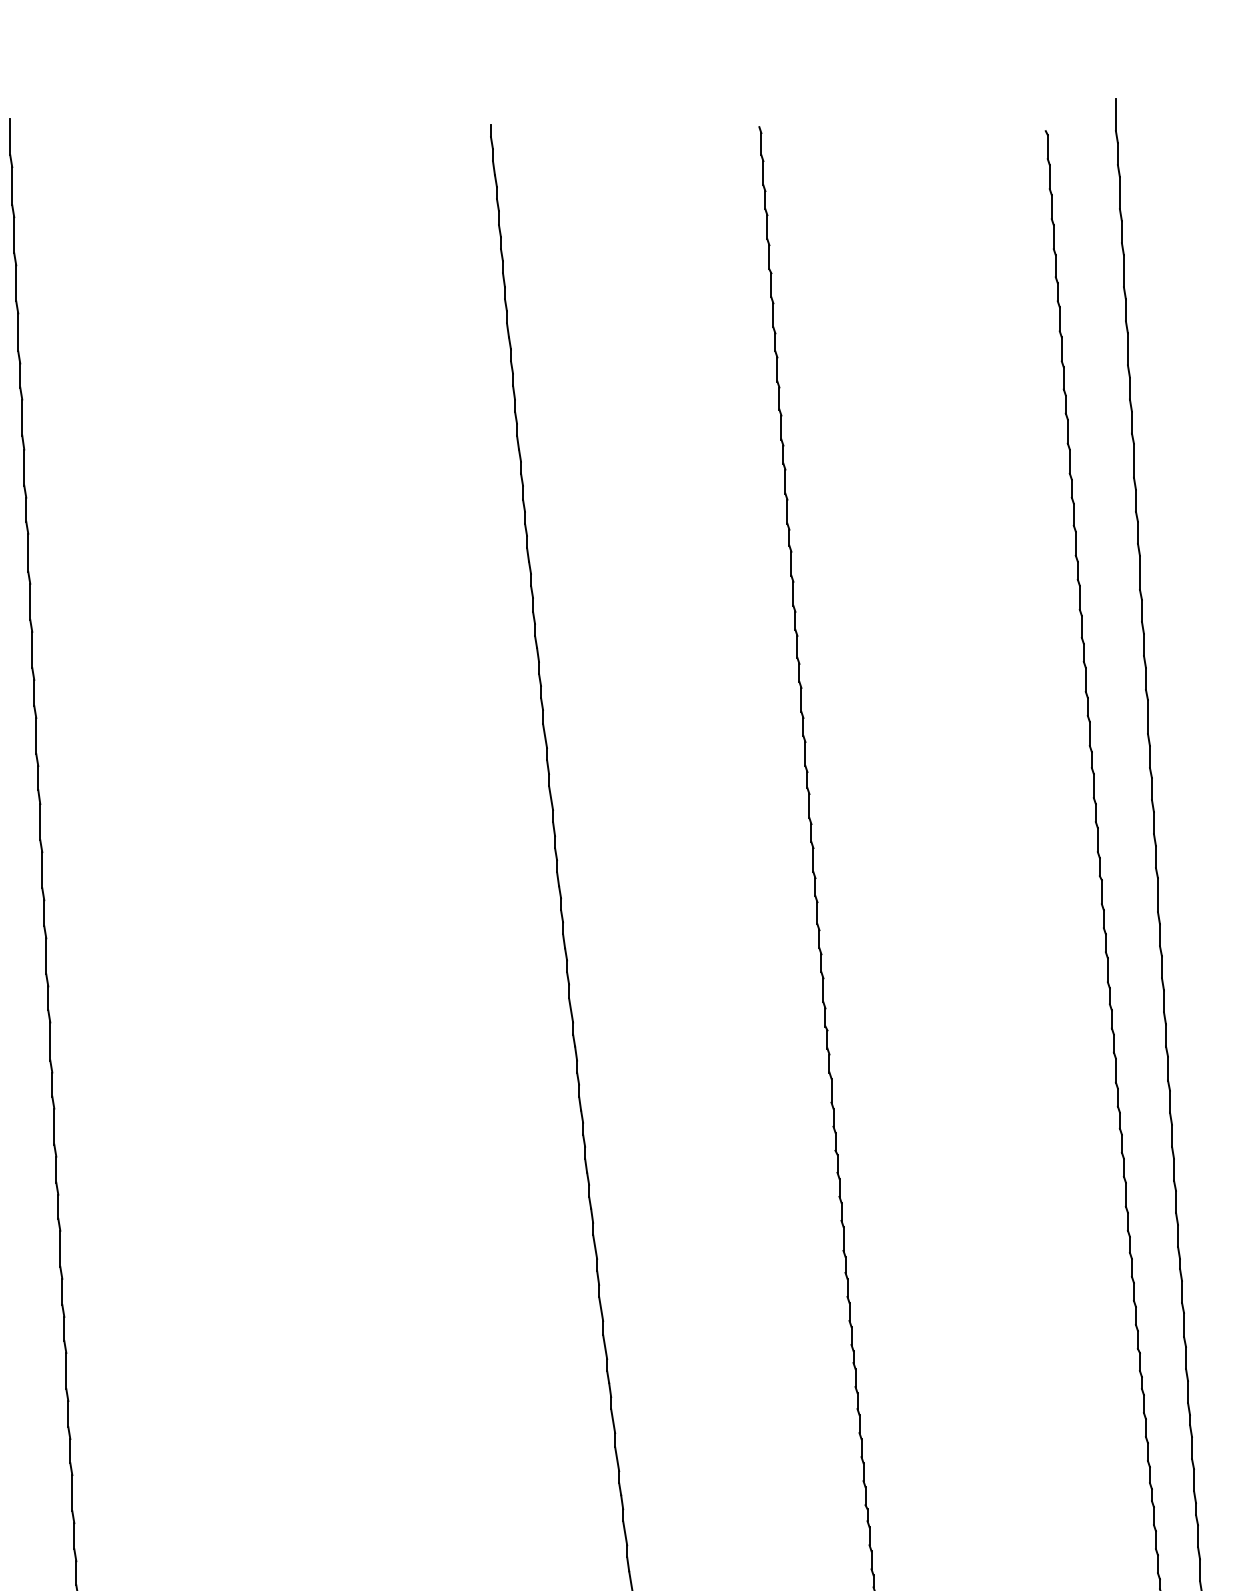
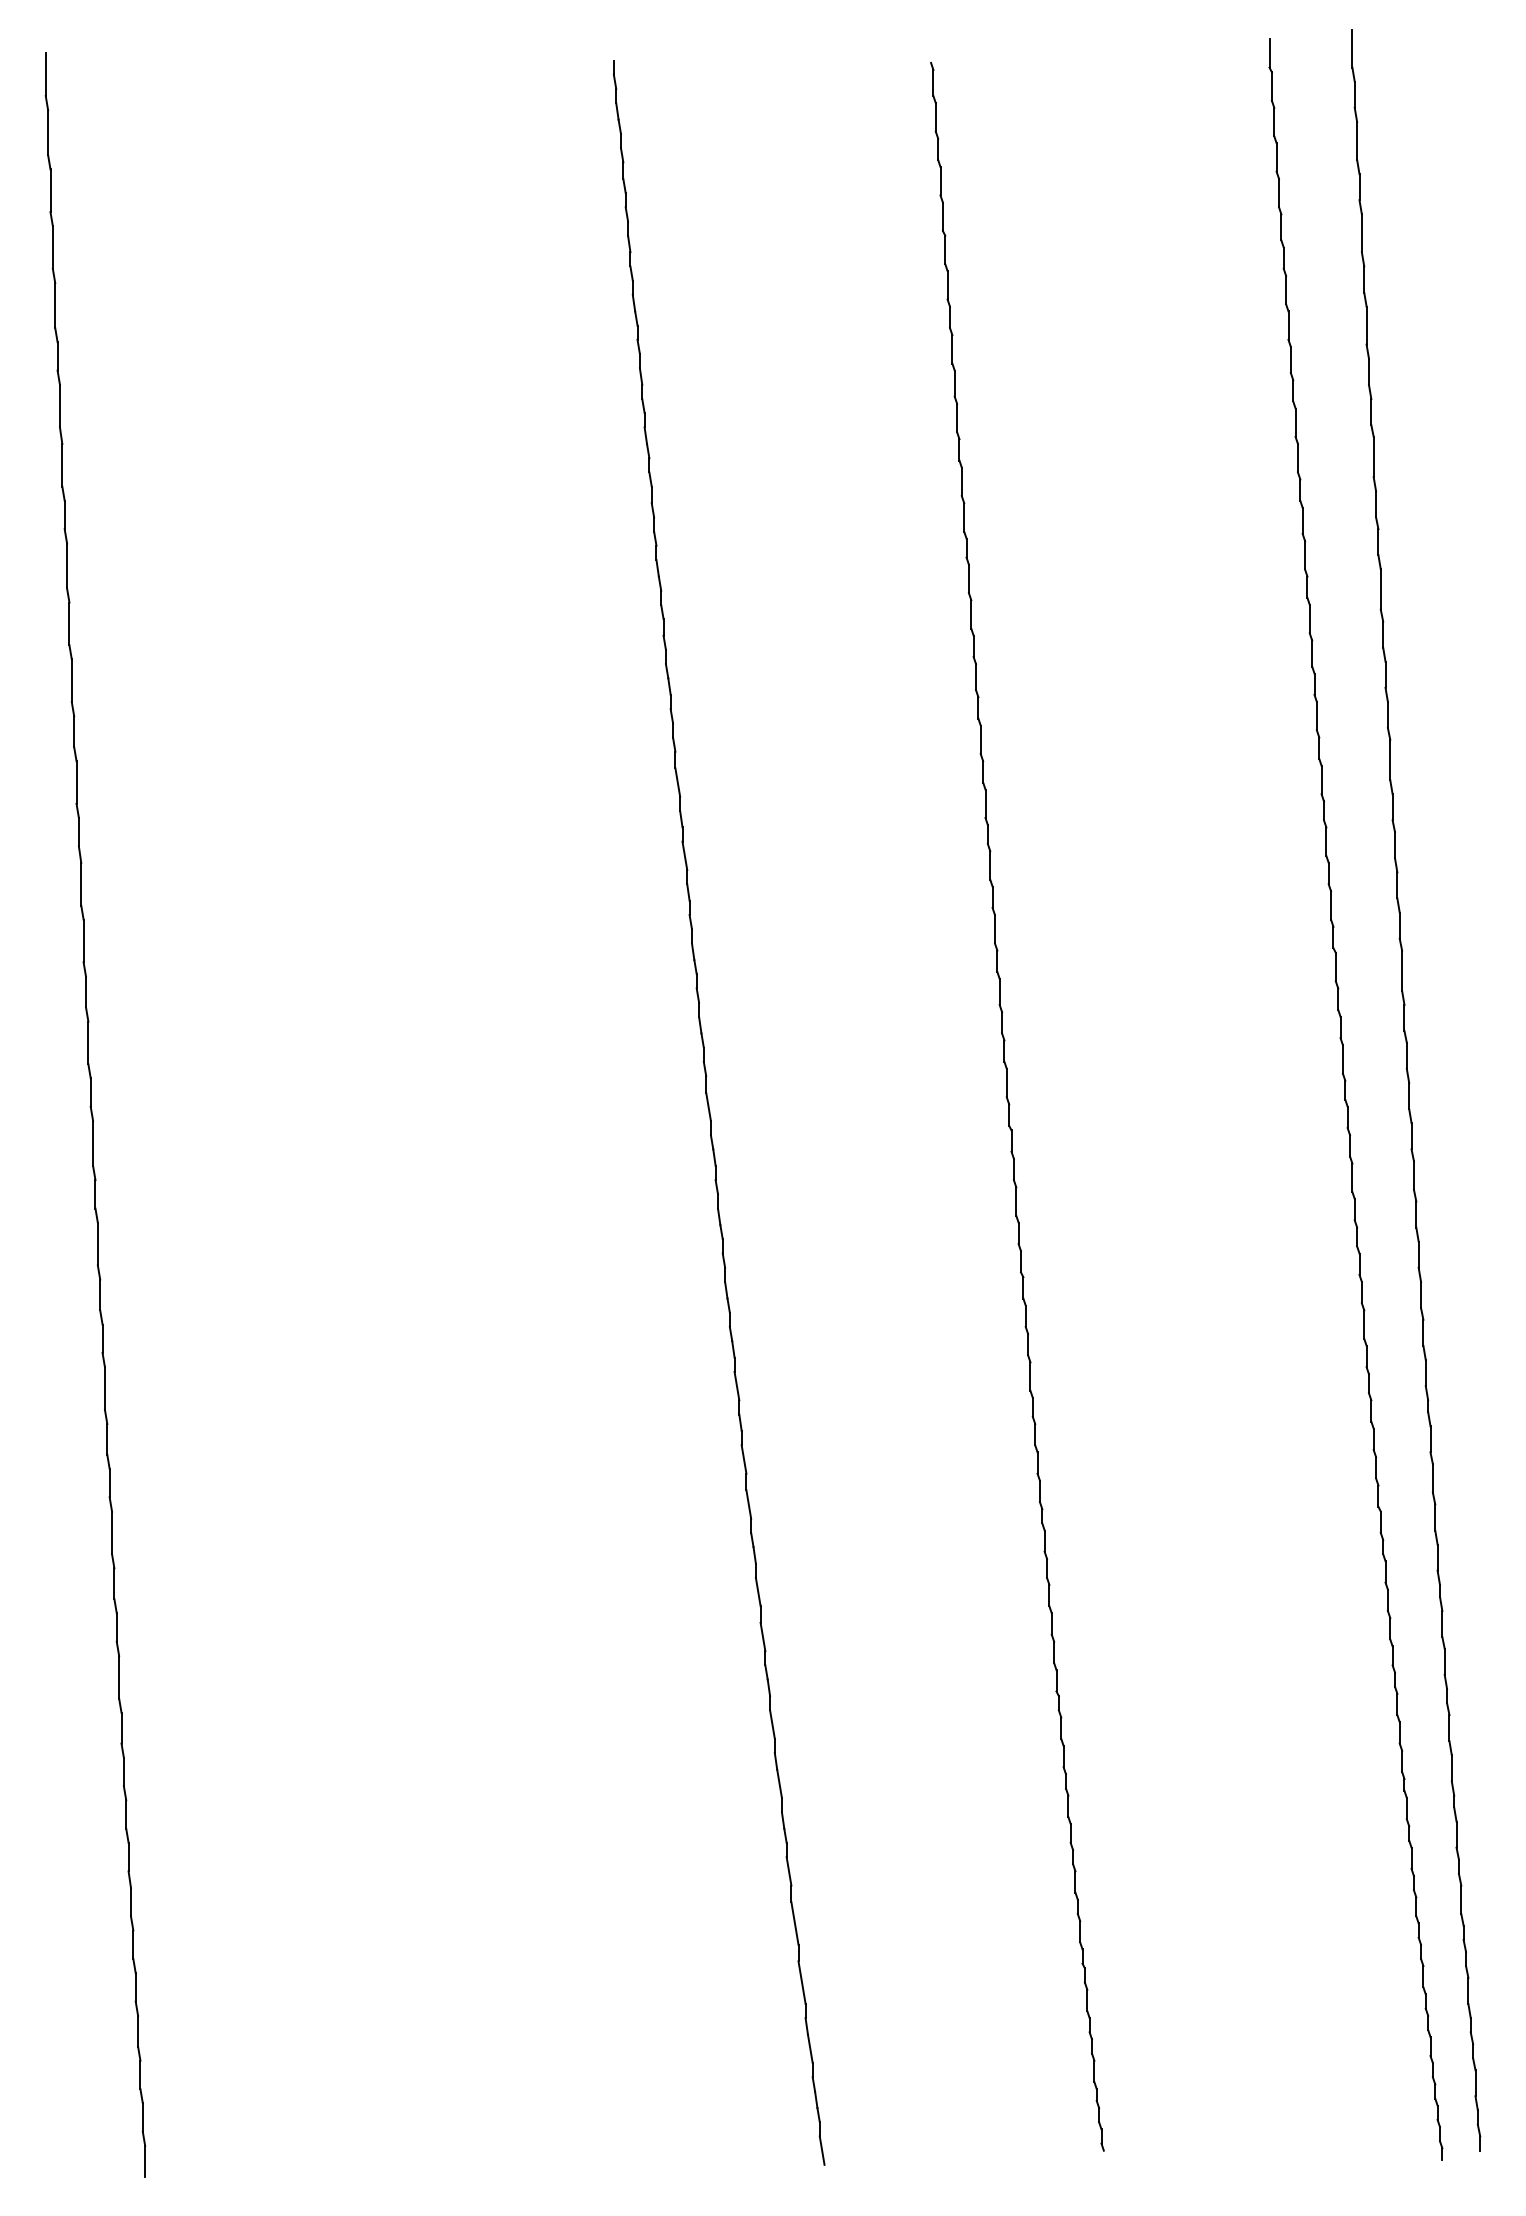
line: (1045, 119) -> (1269, 53), added

